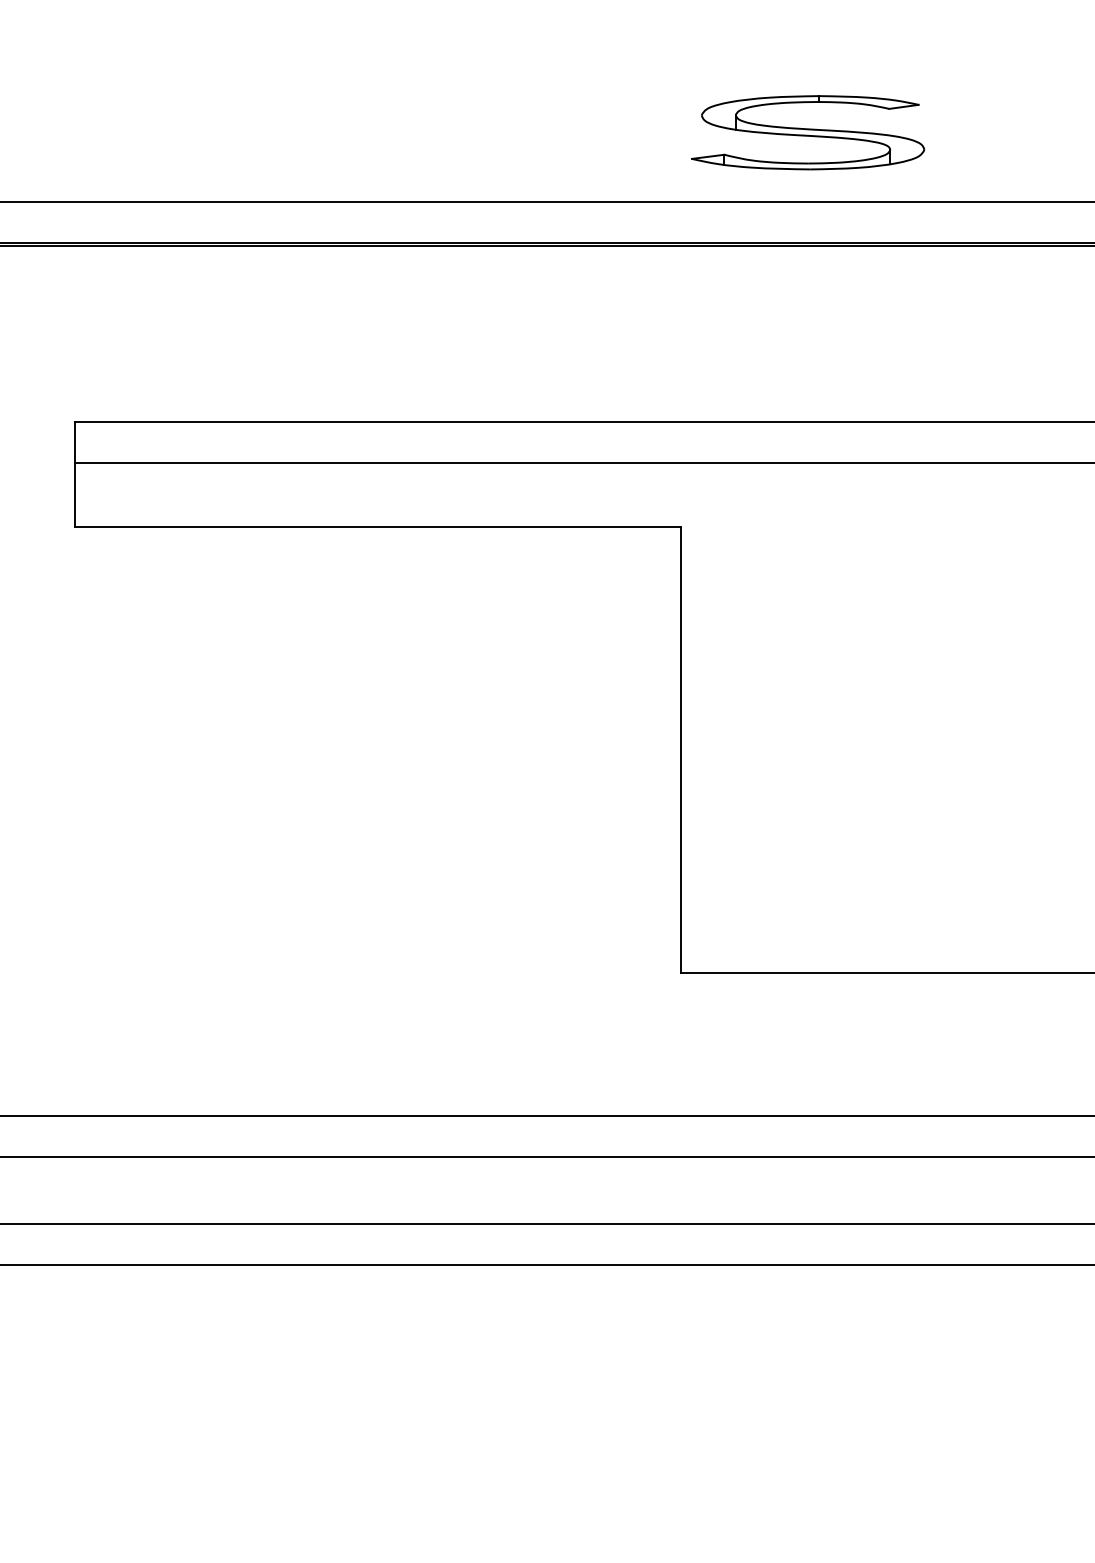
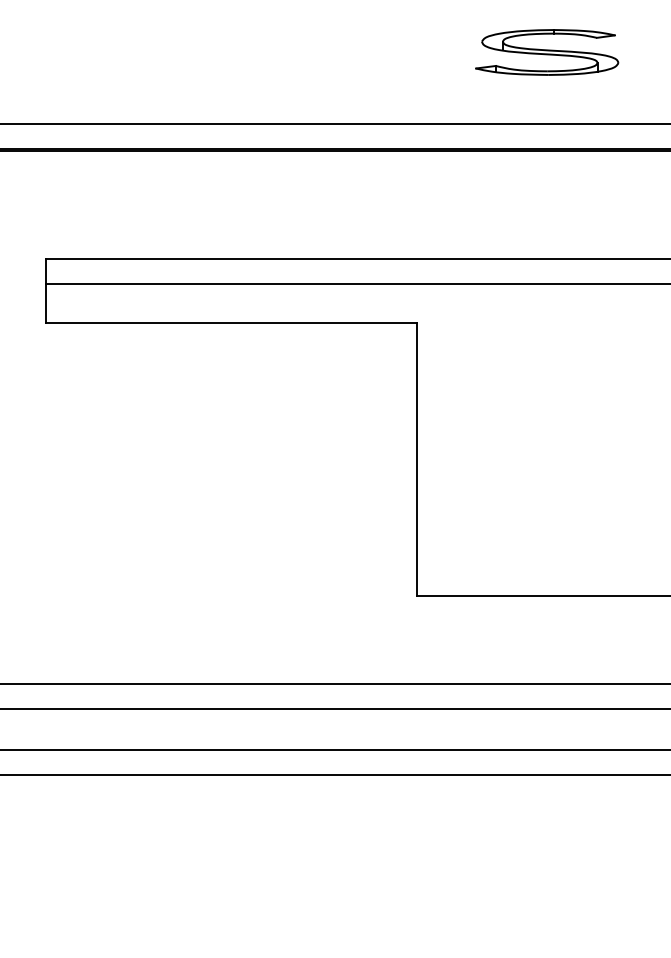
part: (808, 132) -> (547, 52), moved

